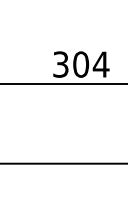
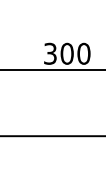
text: (100, 64) -> (83, 53), 304 -> 300

